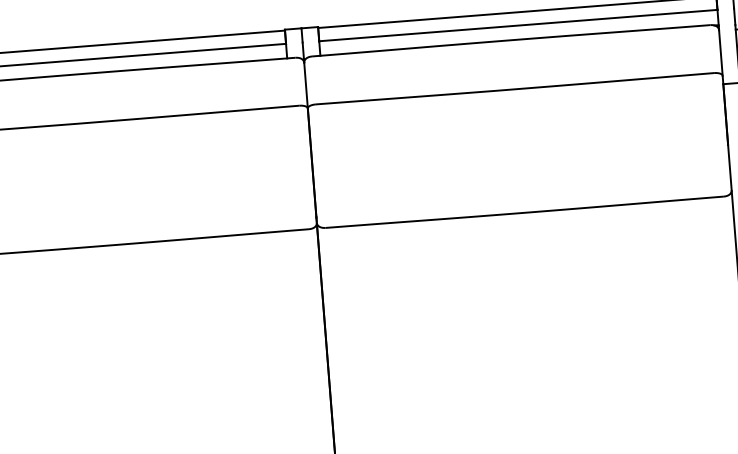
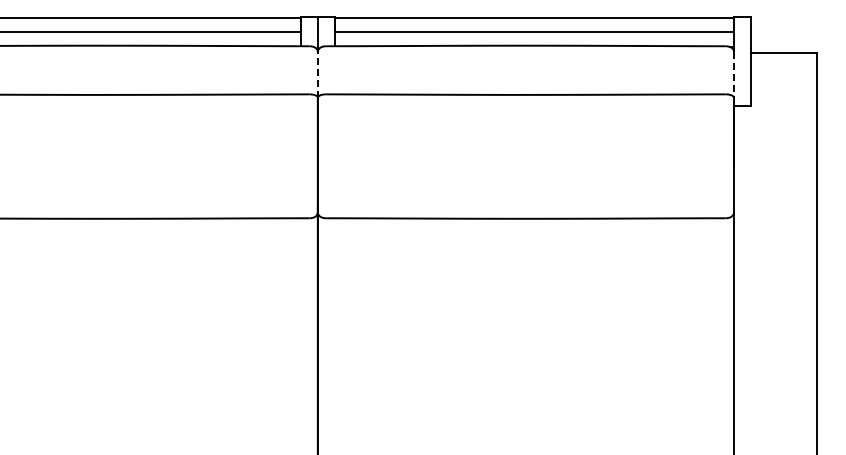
line: (720, 52) -> (733, 74), solid -> dashed
line: (305, 85) -> (317, 74), solid -> dashed

